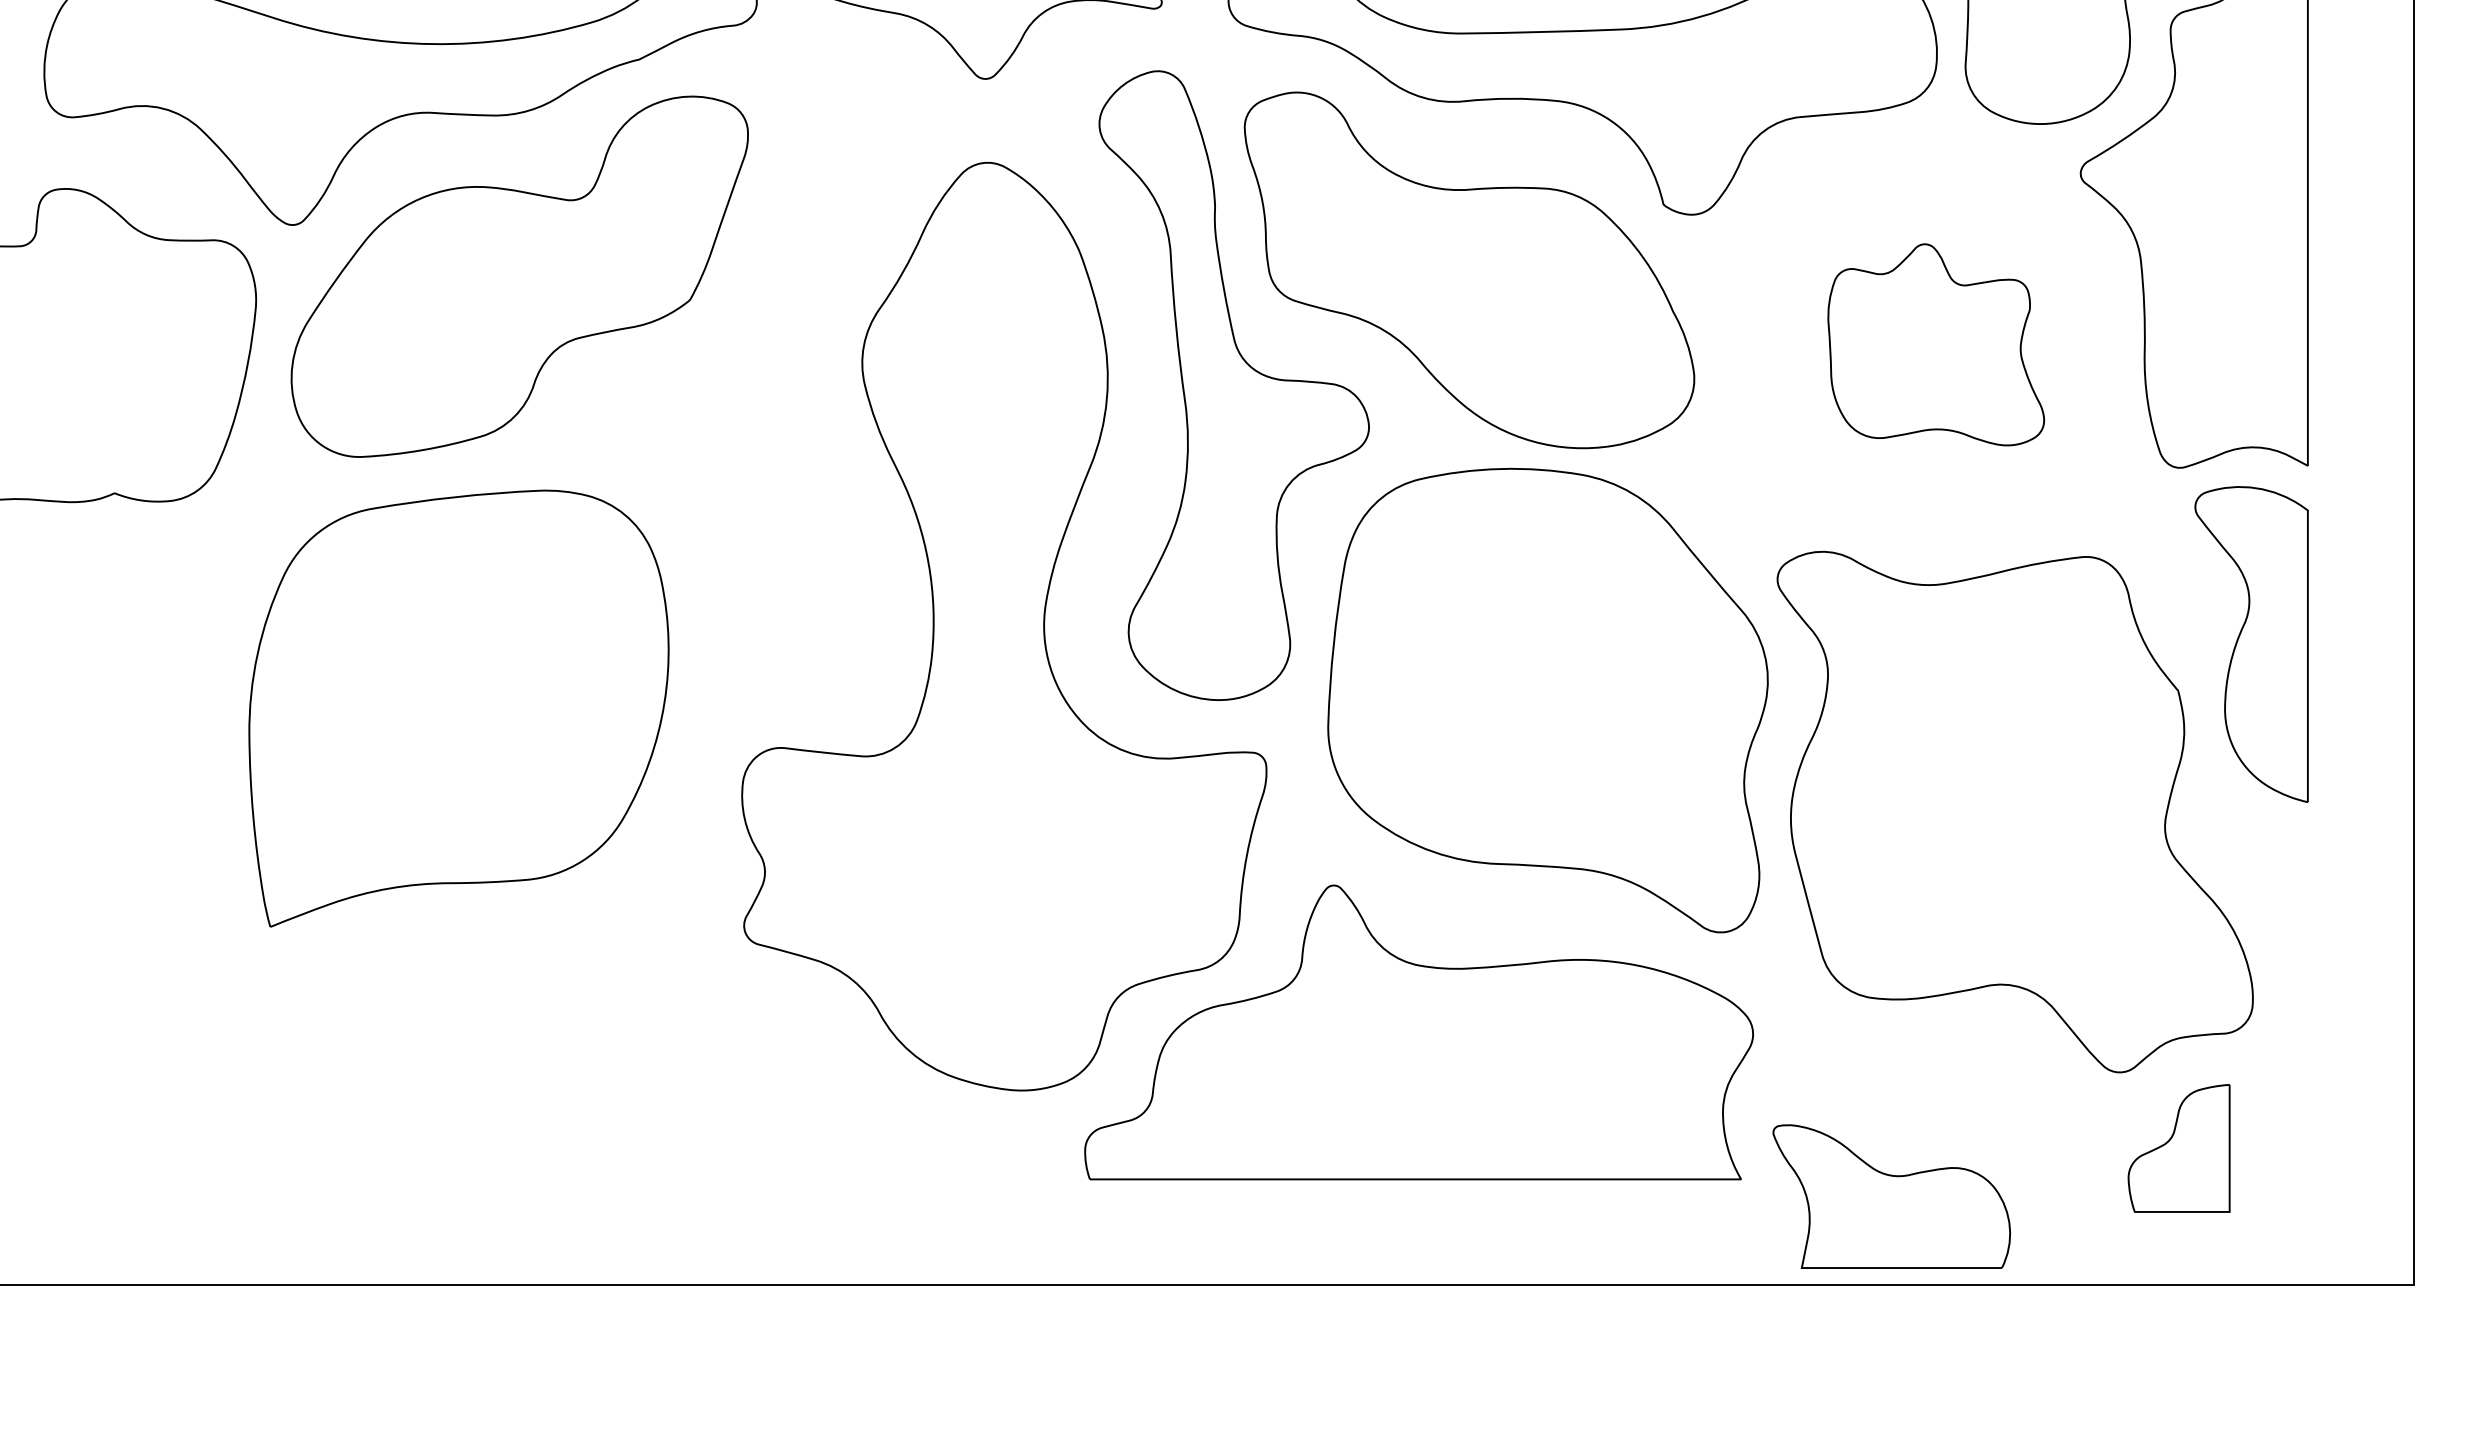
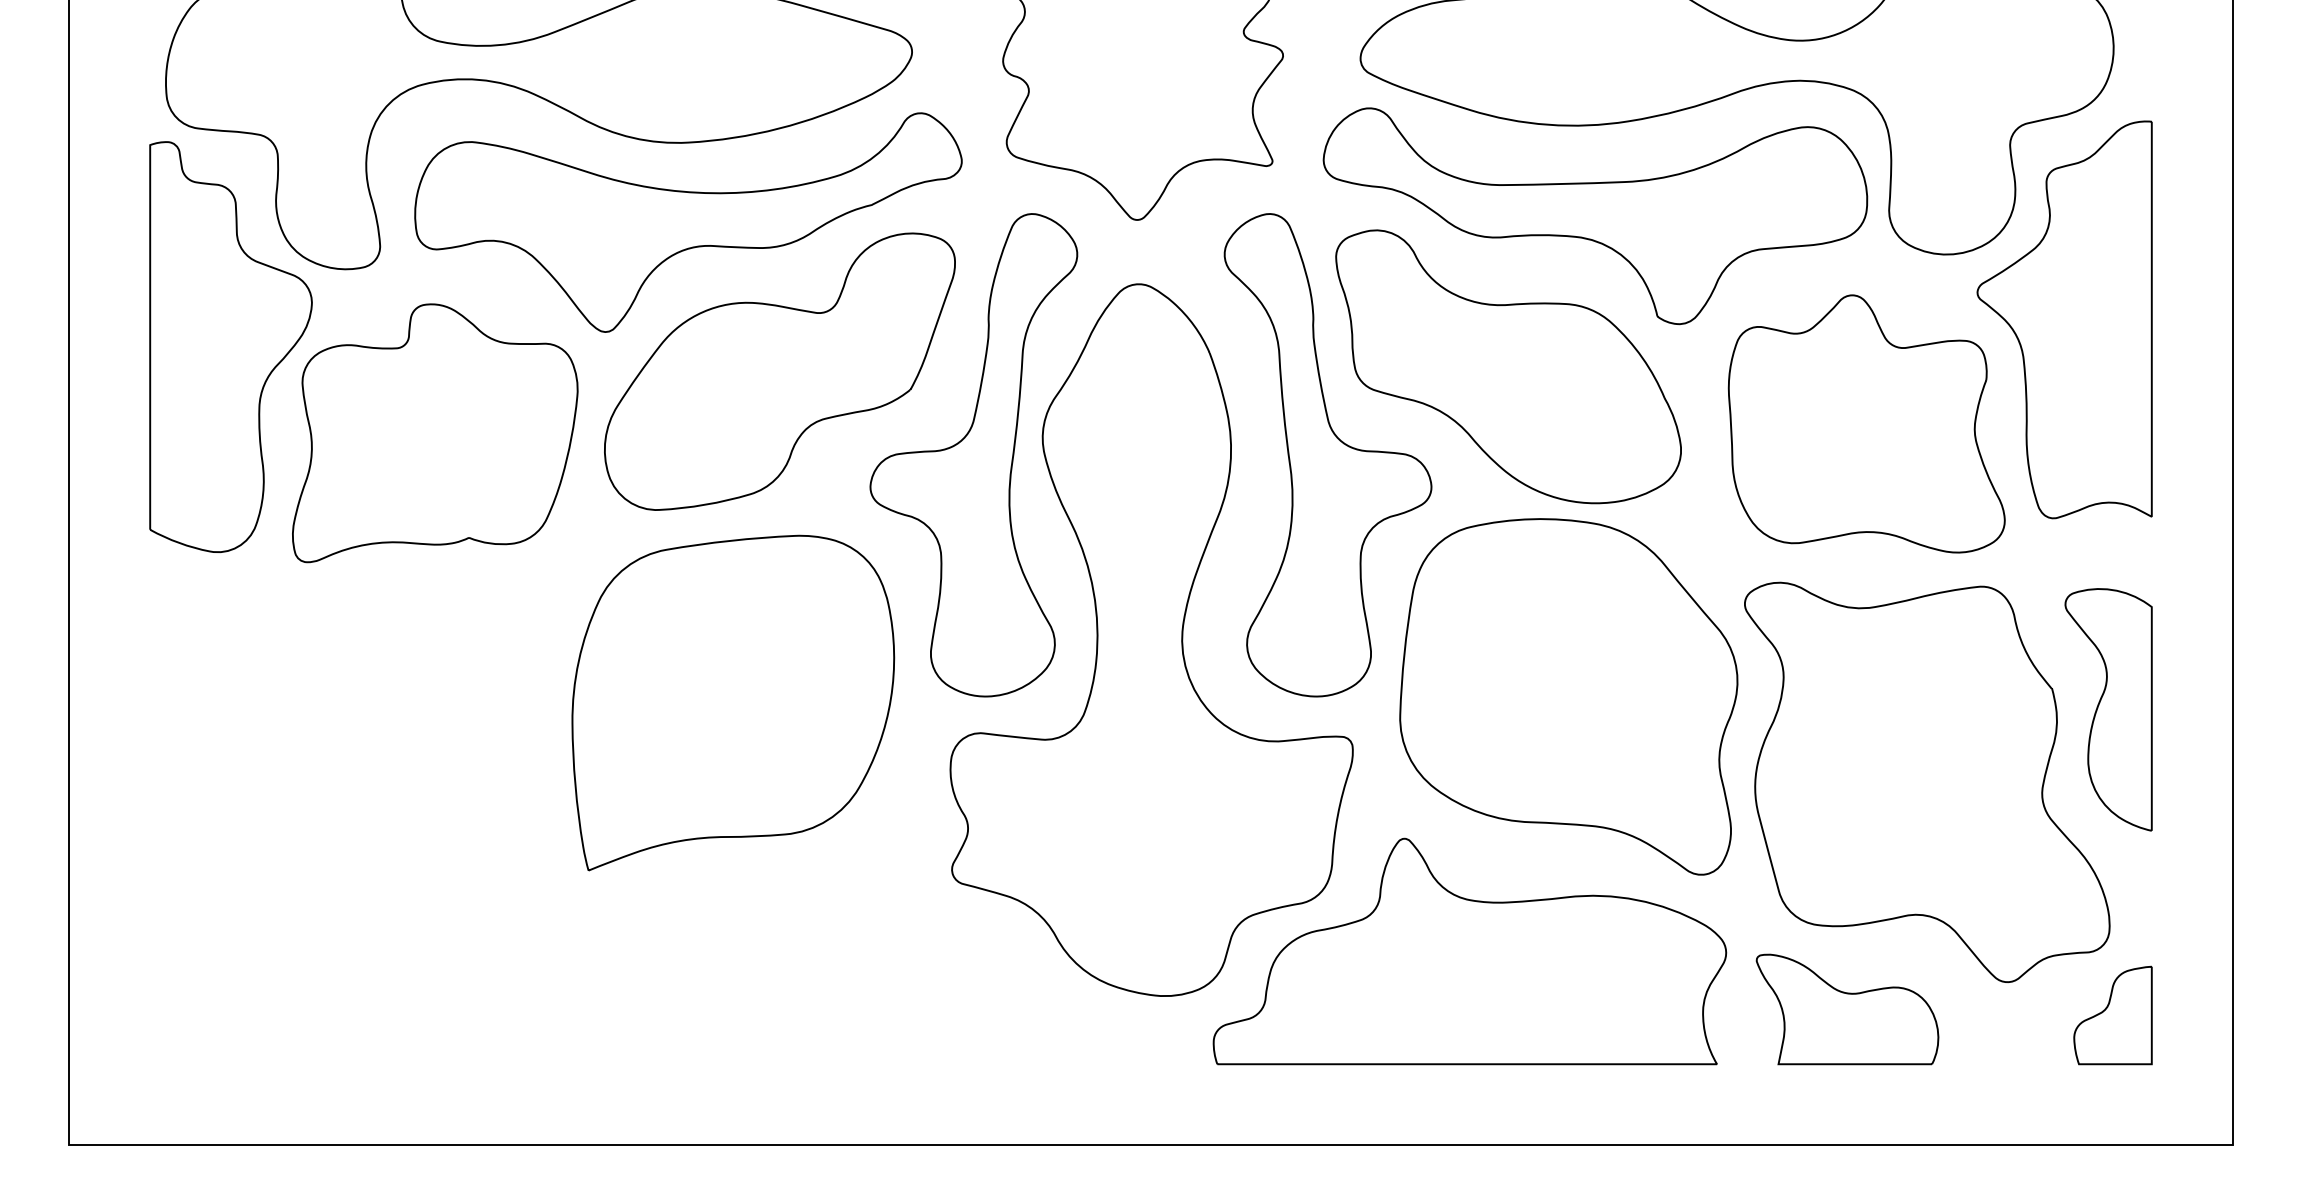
part: (1936, 344) -> (1866, 423), size x1.67
part: (772, 385) -> (973, 455), added
part: (2251, 644) -> (2108, 709), moved
part: (2178, 1148) -> (2112, 1015), moved
part: (1891, 1196) -> (1847, 1009), moved

